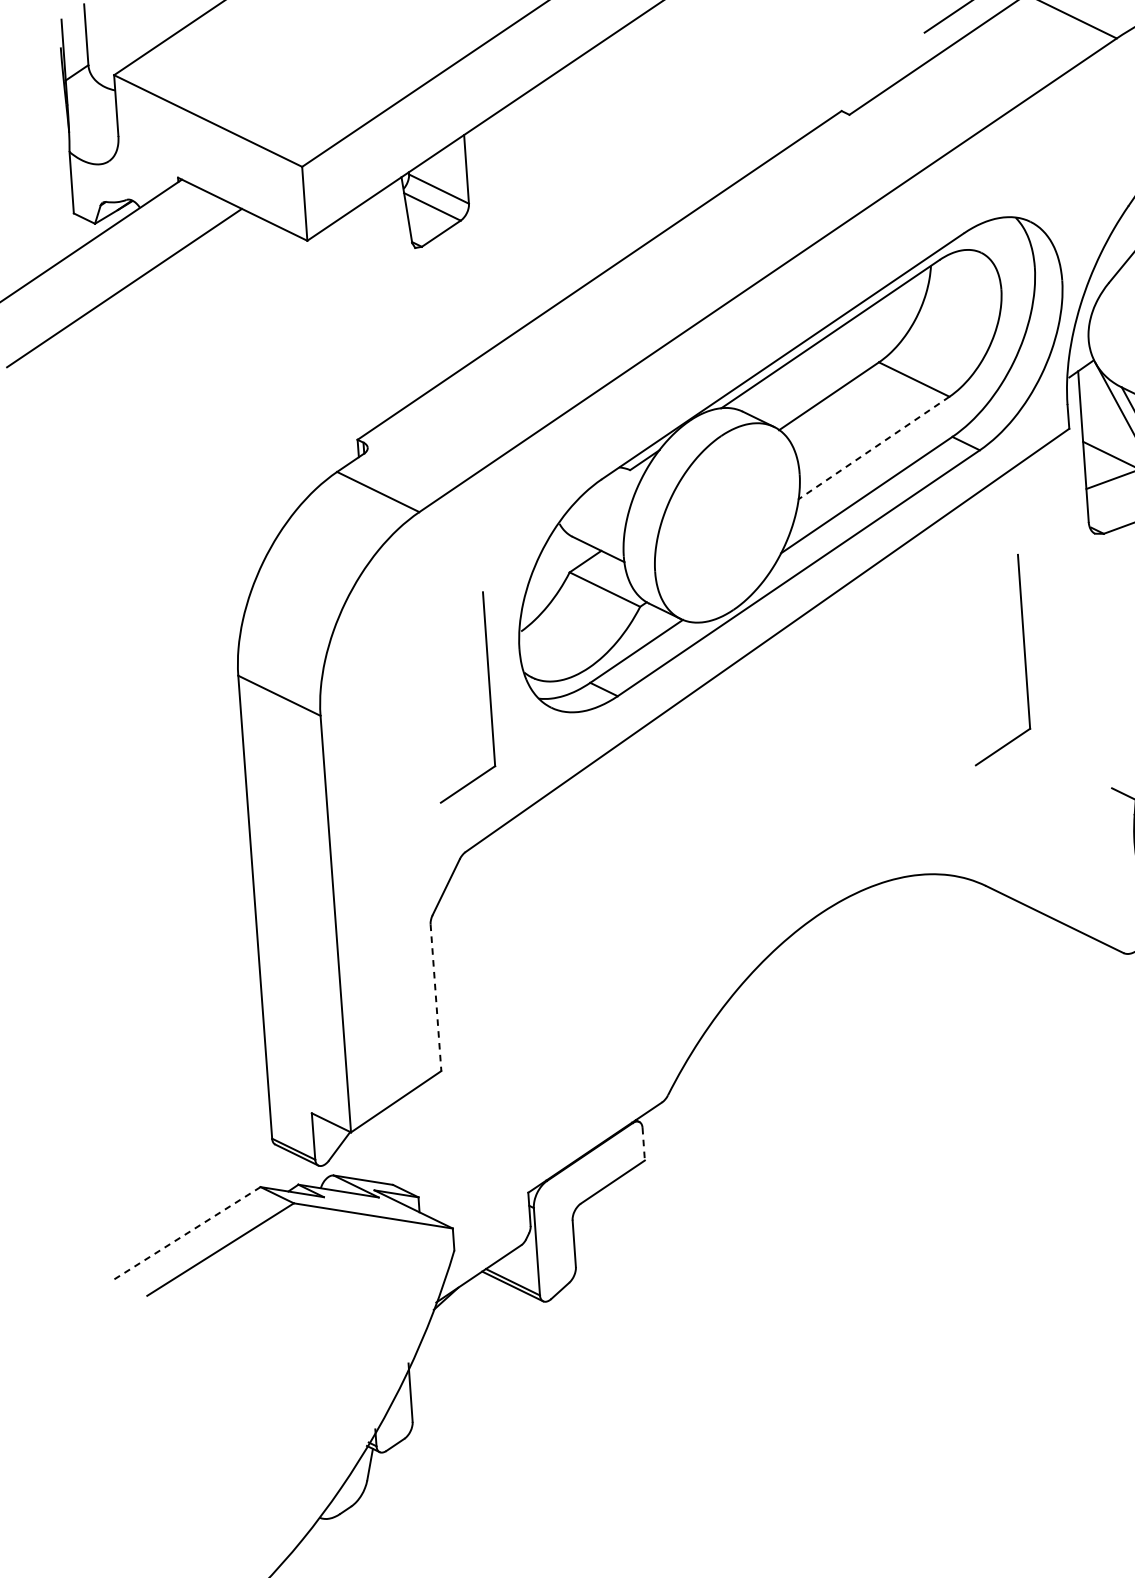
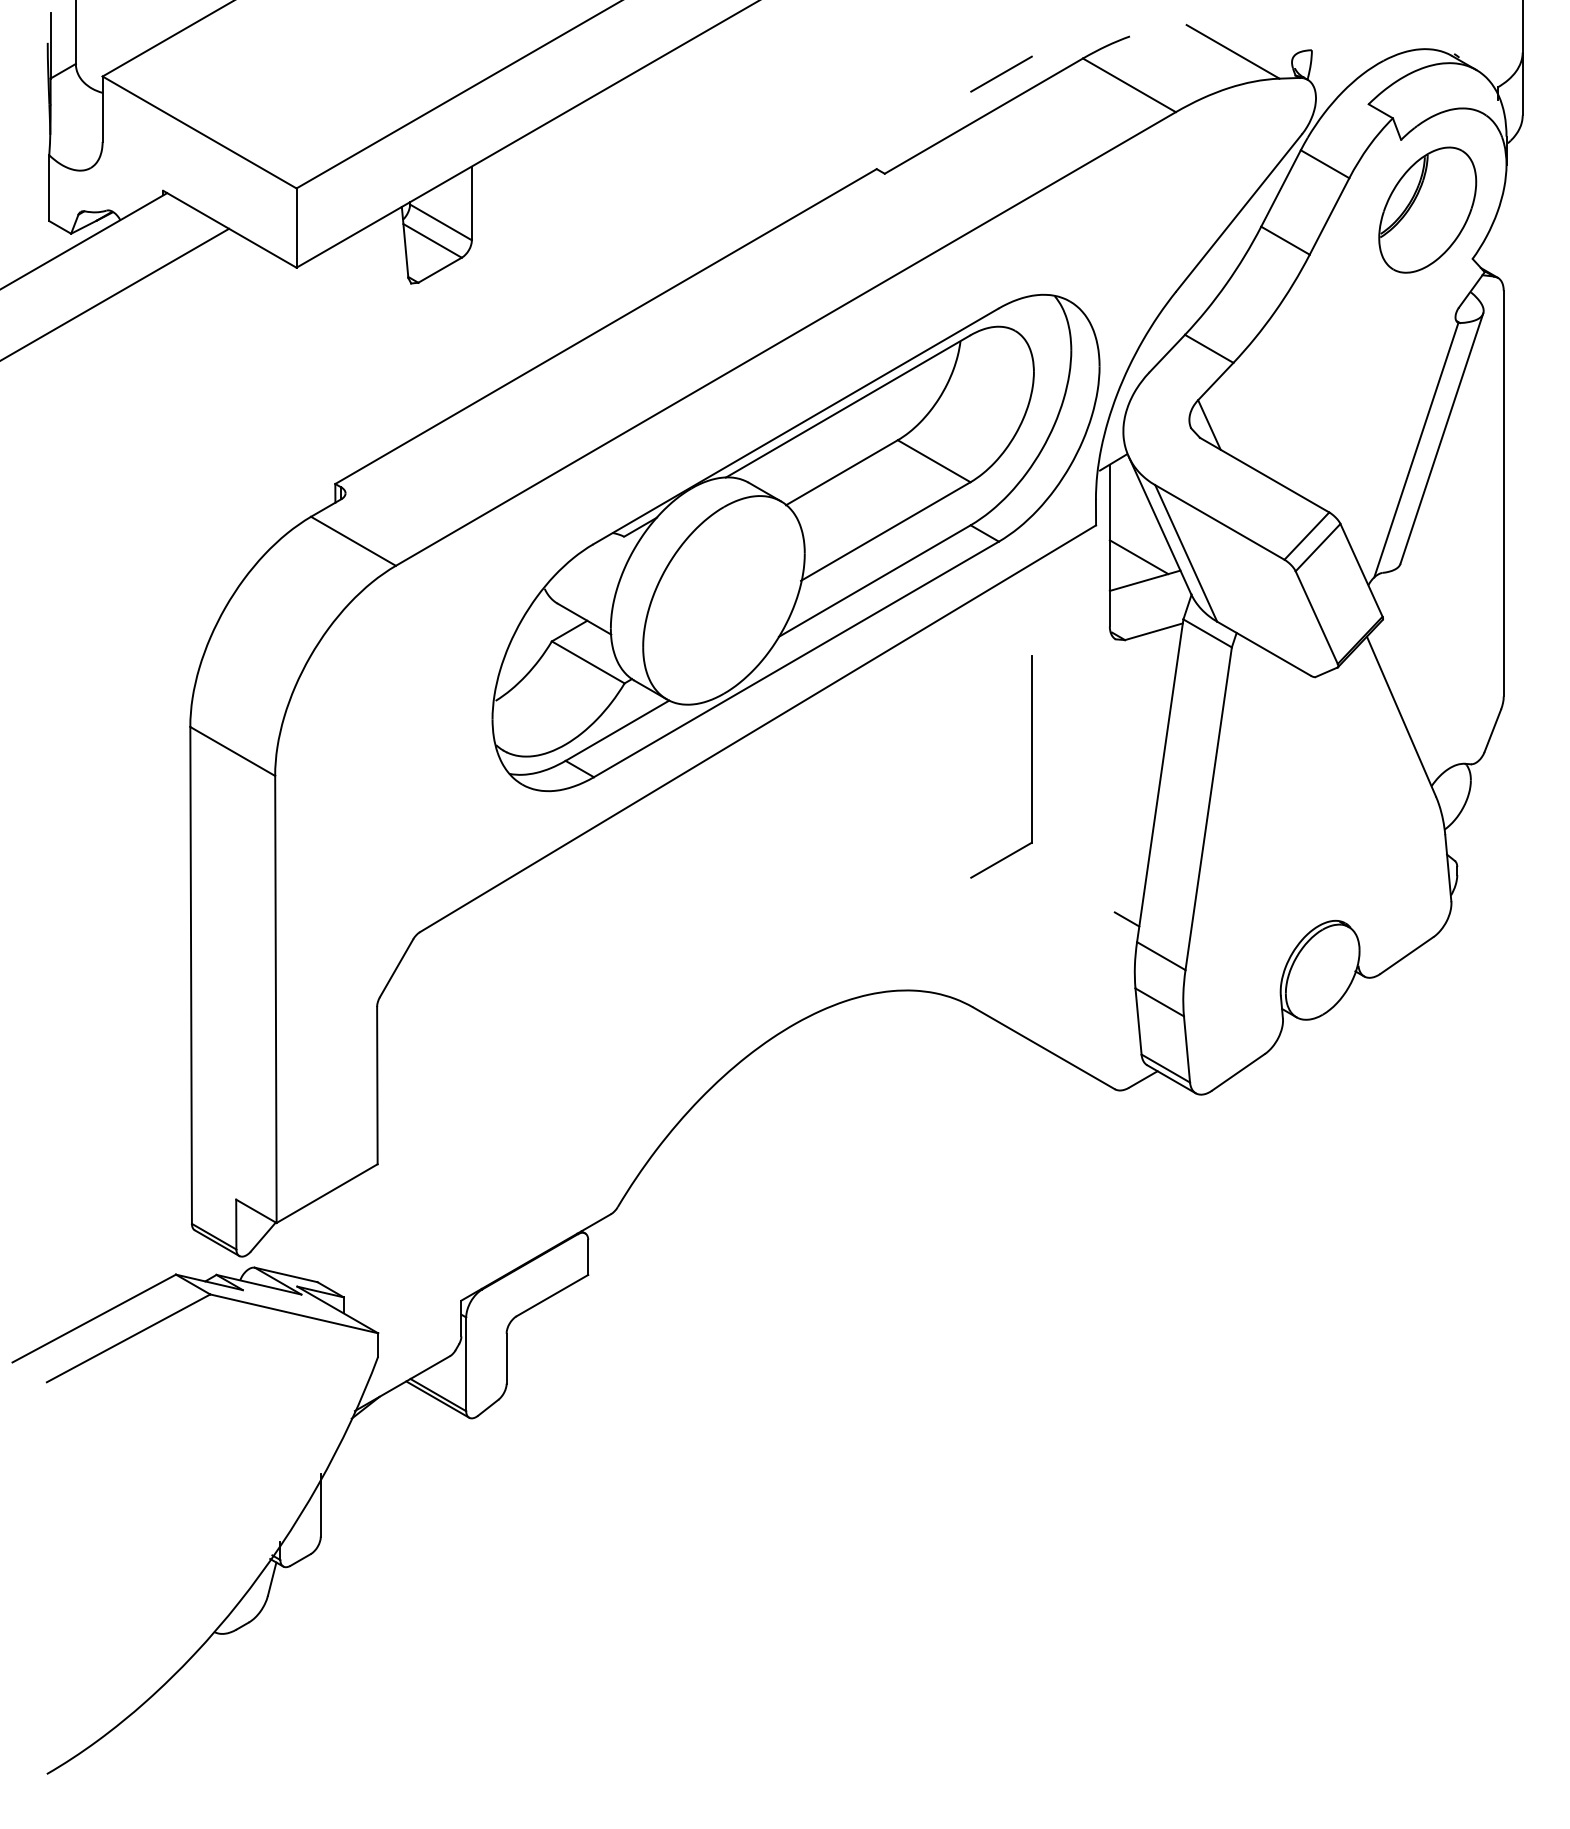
line: (873, 448) -> (885, 531), dashed -> solid
part: (489, 695) -> (457, 766), removed
line: (436, 997) -> (377, 1085), dashed -> solid
line: (643, 1144) -> (588, 1257), dashed -> solid
line: (187, 1233) -> (94, 1318), dashed -> solid

